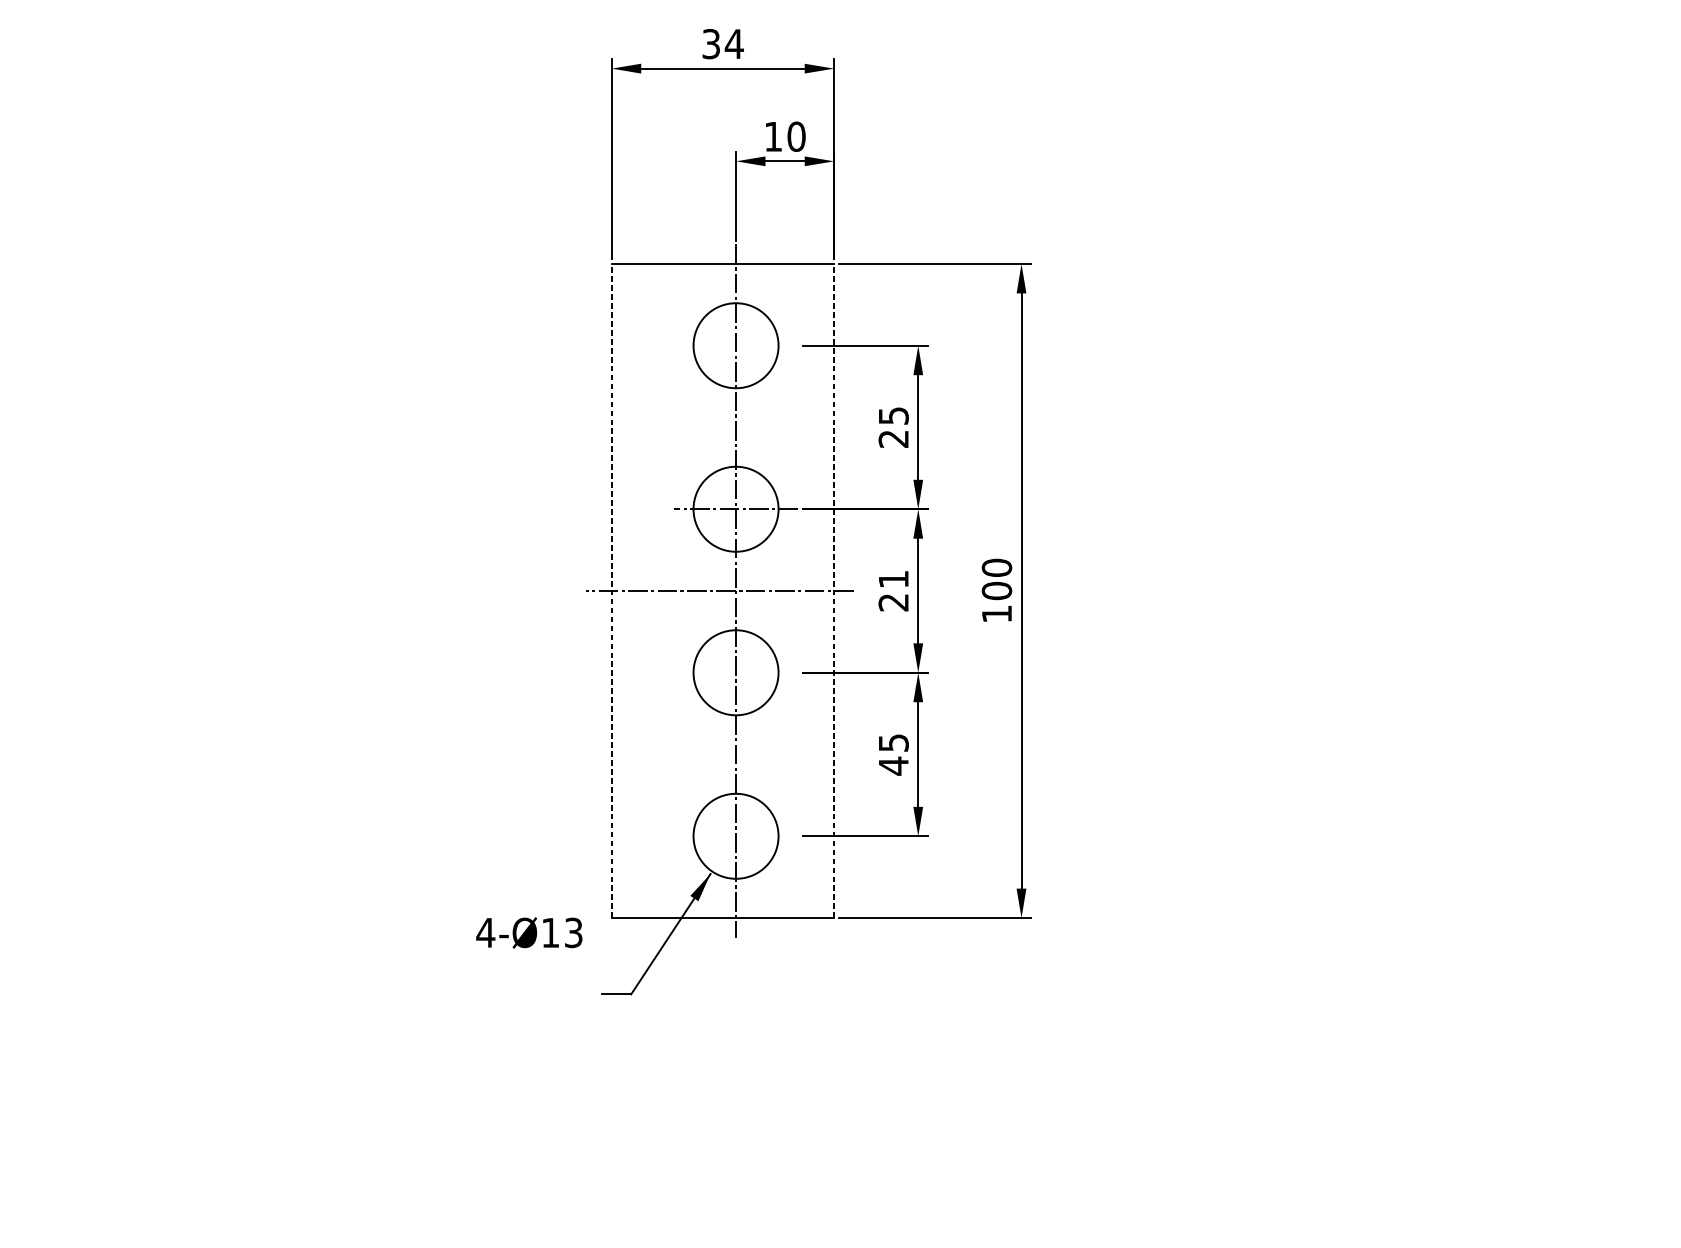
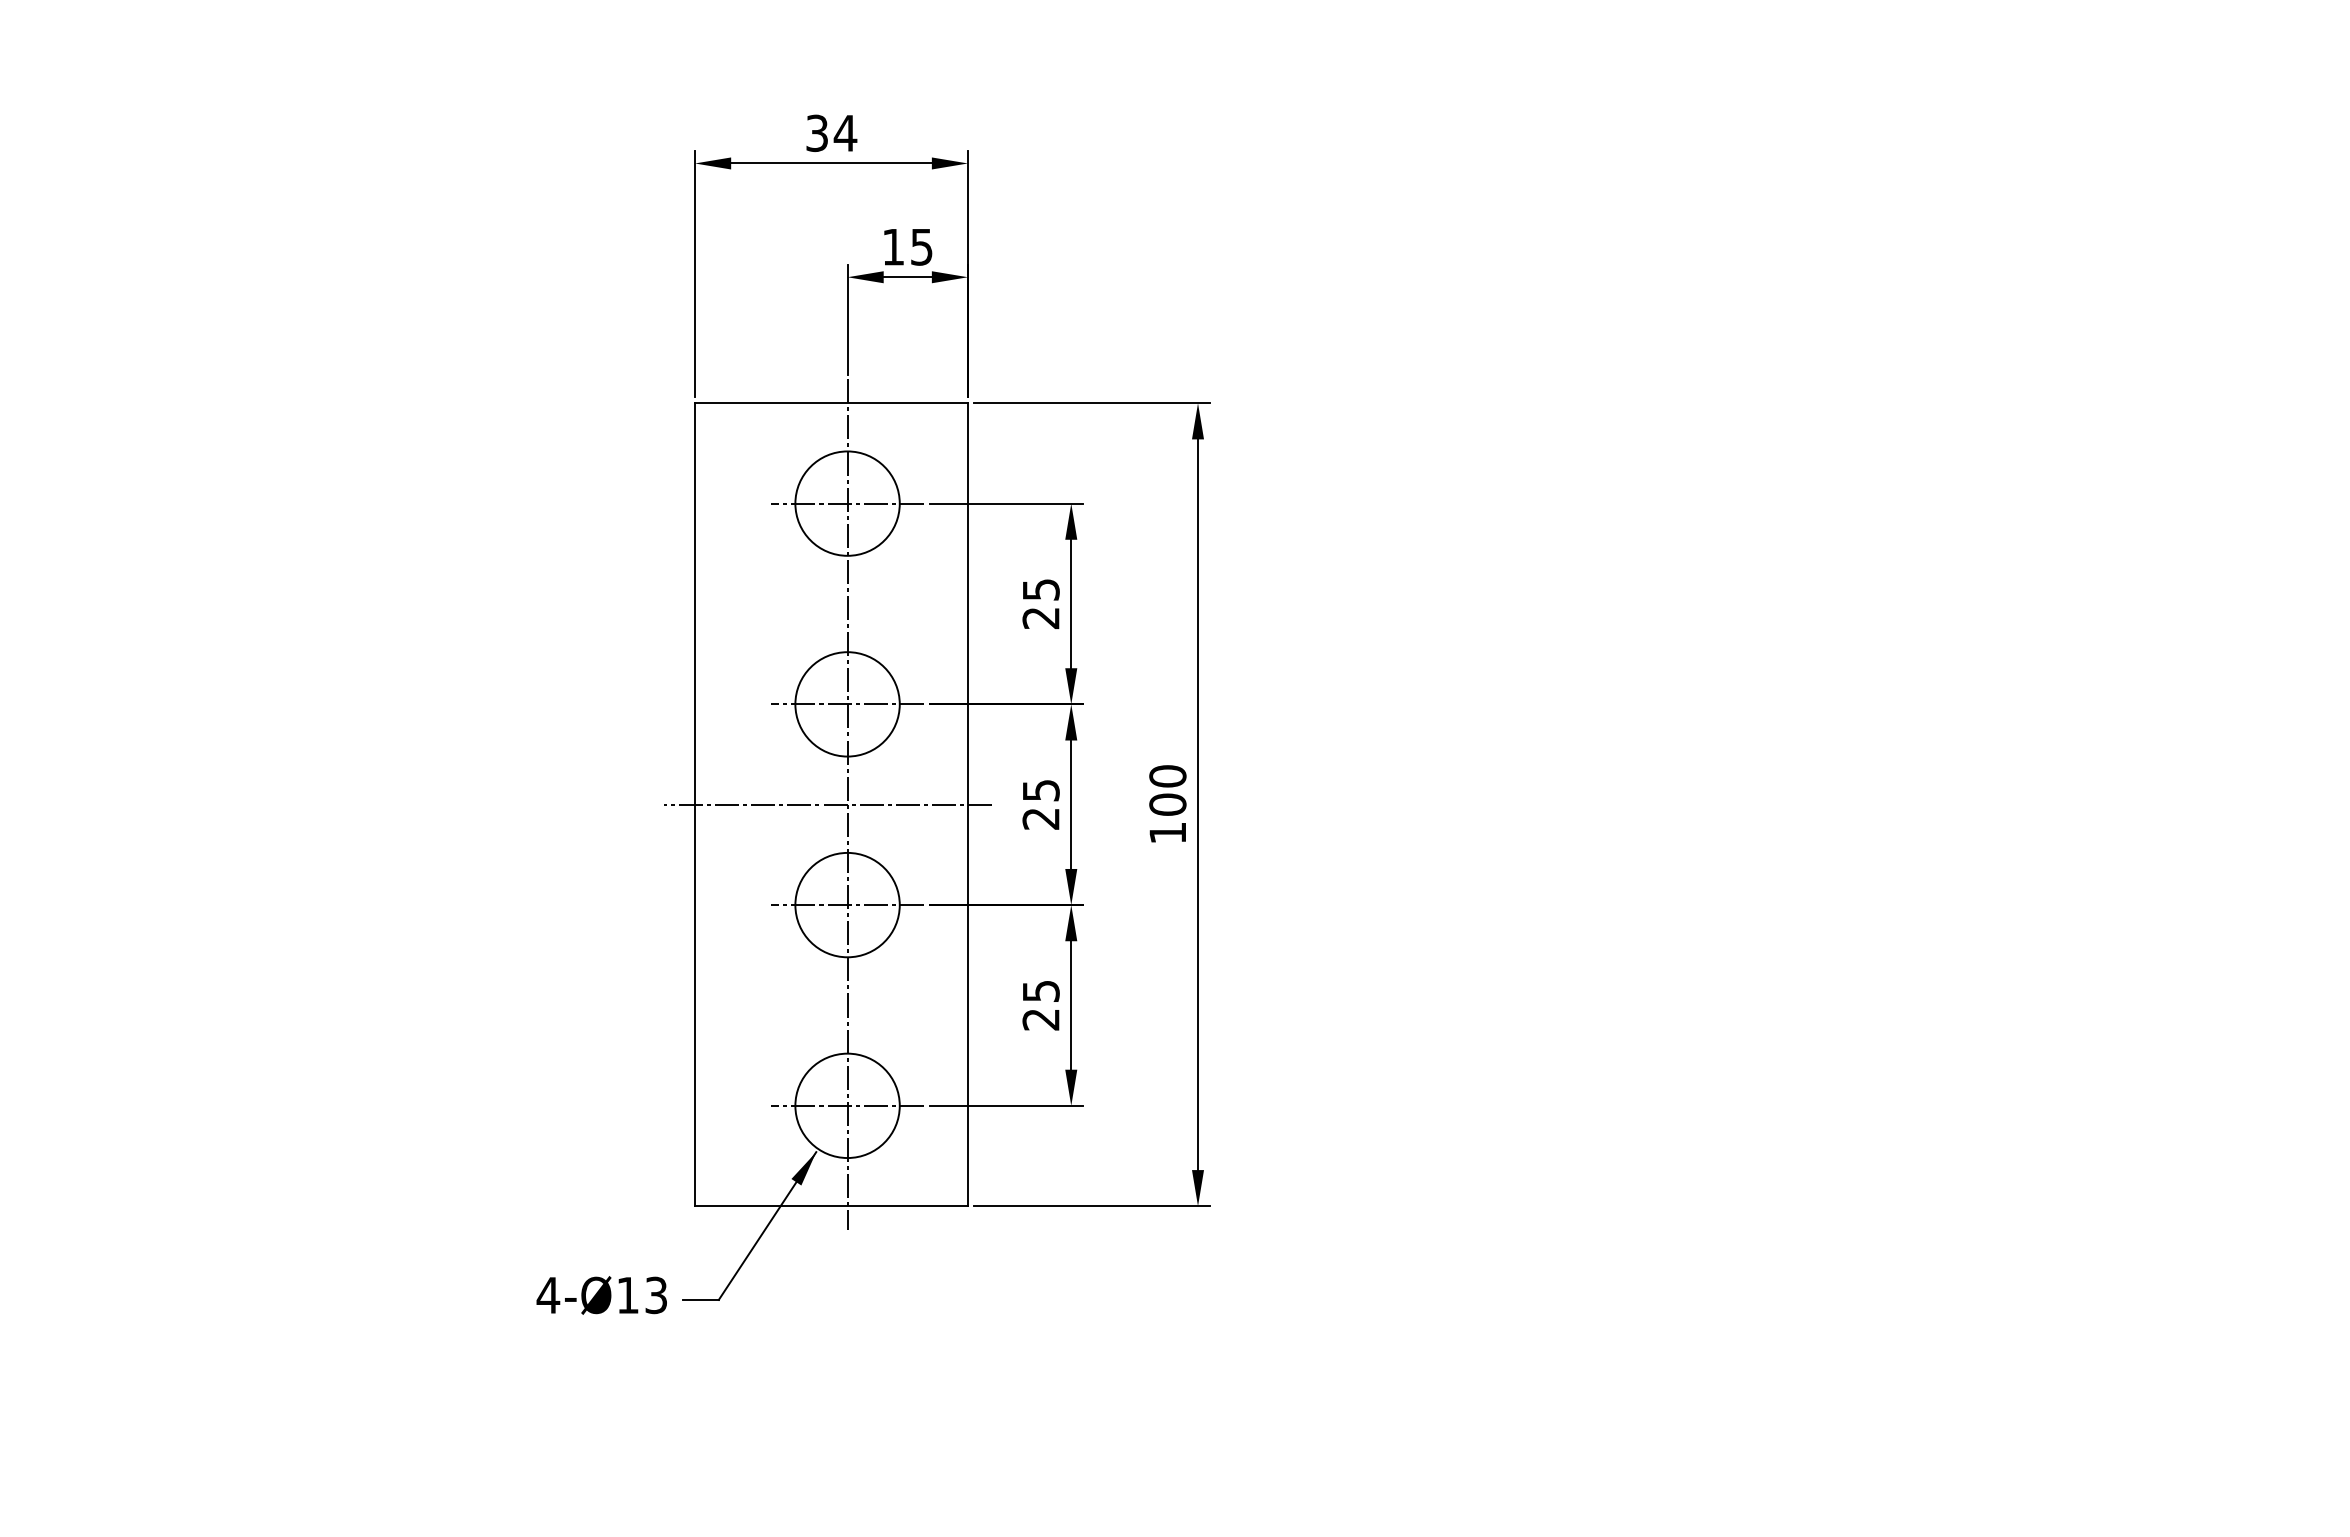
text: (796, 136) -> (921, 246), 10 -> 15
line: (735, 345) -> (847, 503), added
text: (894, 579) -> (1041, 790), 21 -> 25
line: (612, 590) -> (695, 804), dashed -> solid
line: (834, 590) -> (968, 804), dashed -> solid
line: (735, 673) -> (847, 905), added
text: (893, 765) -> (1040, 1019), 45 -> 25
line: (735, 836) -> (847, 1105), added
text: (529, 932) -> (601, 1295), moved

